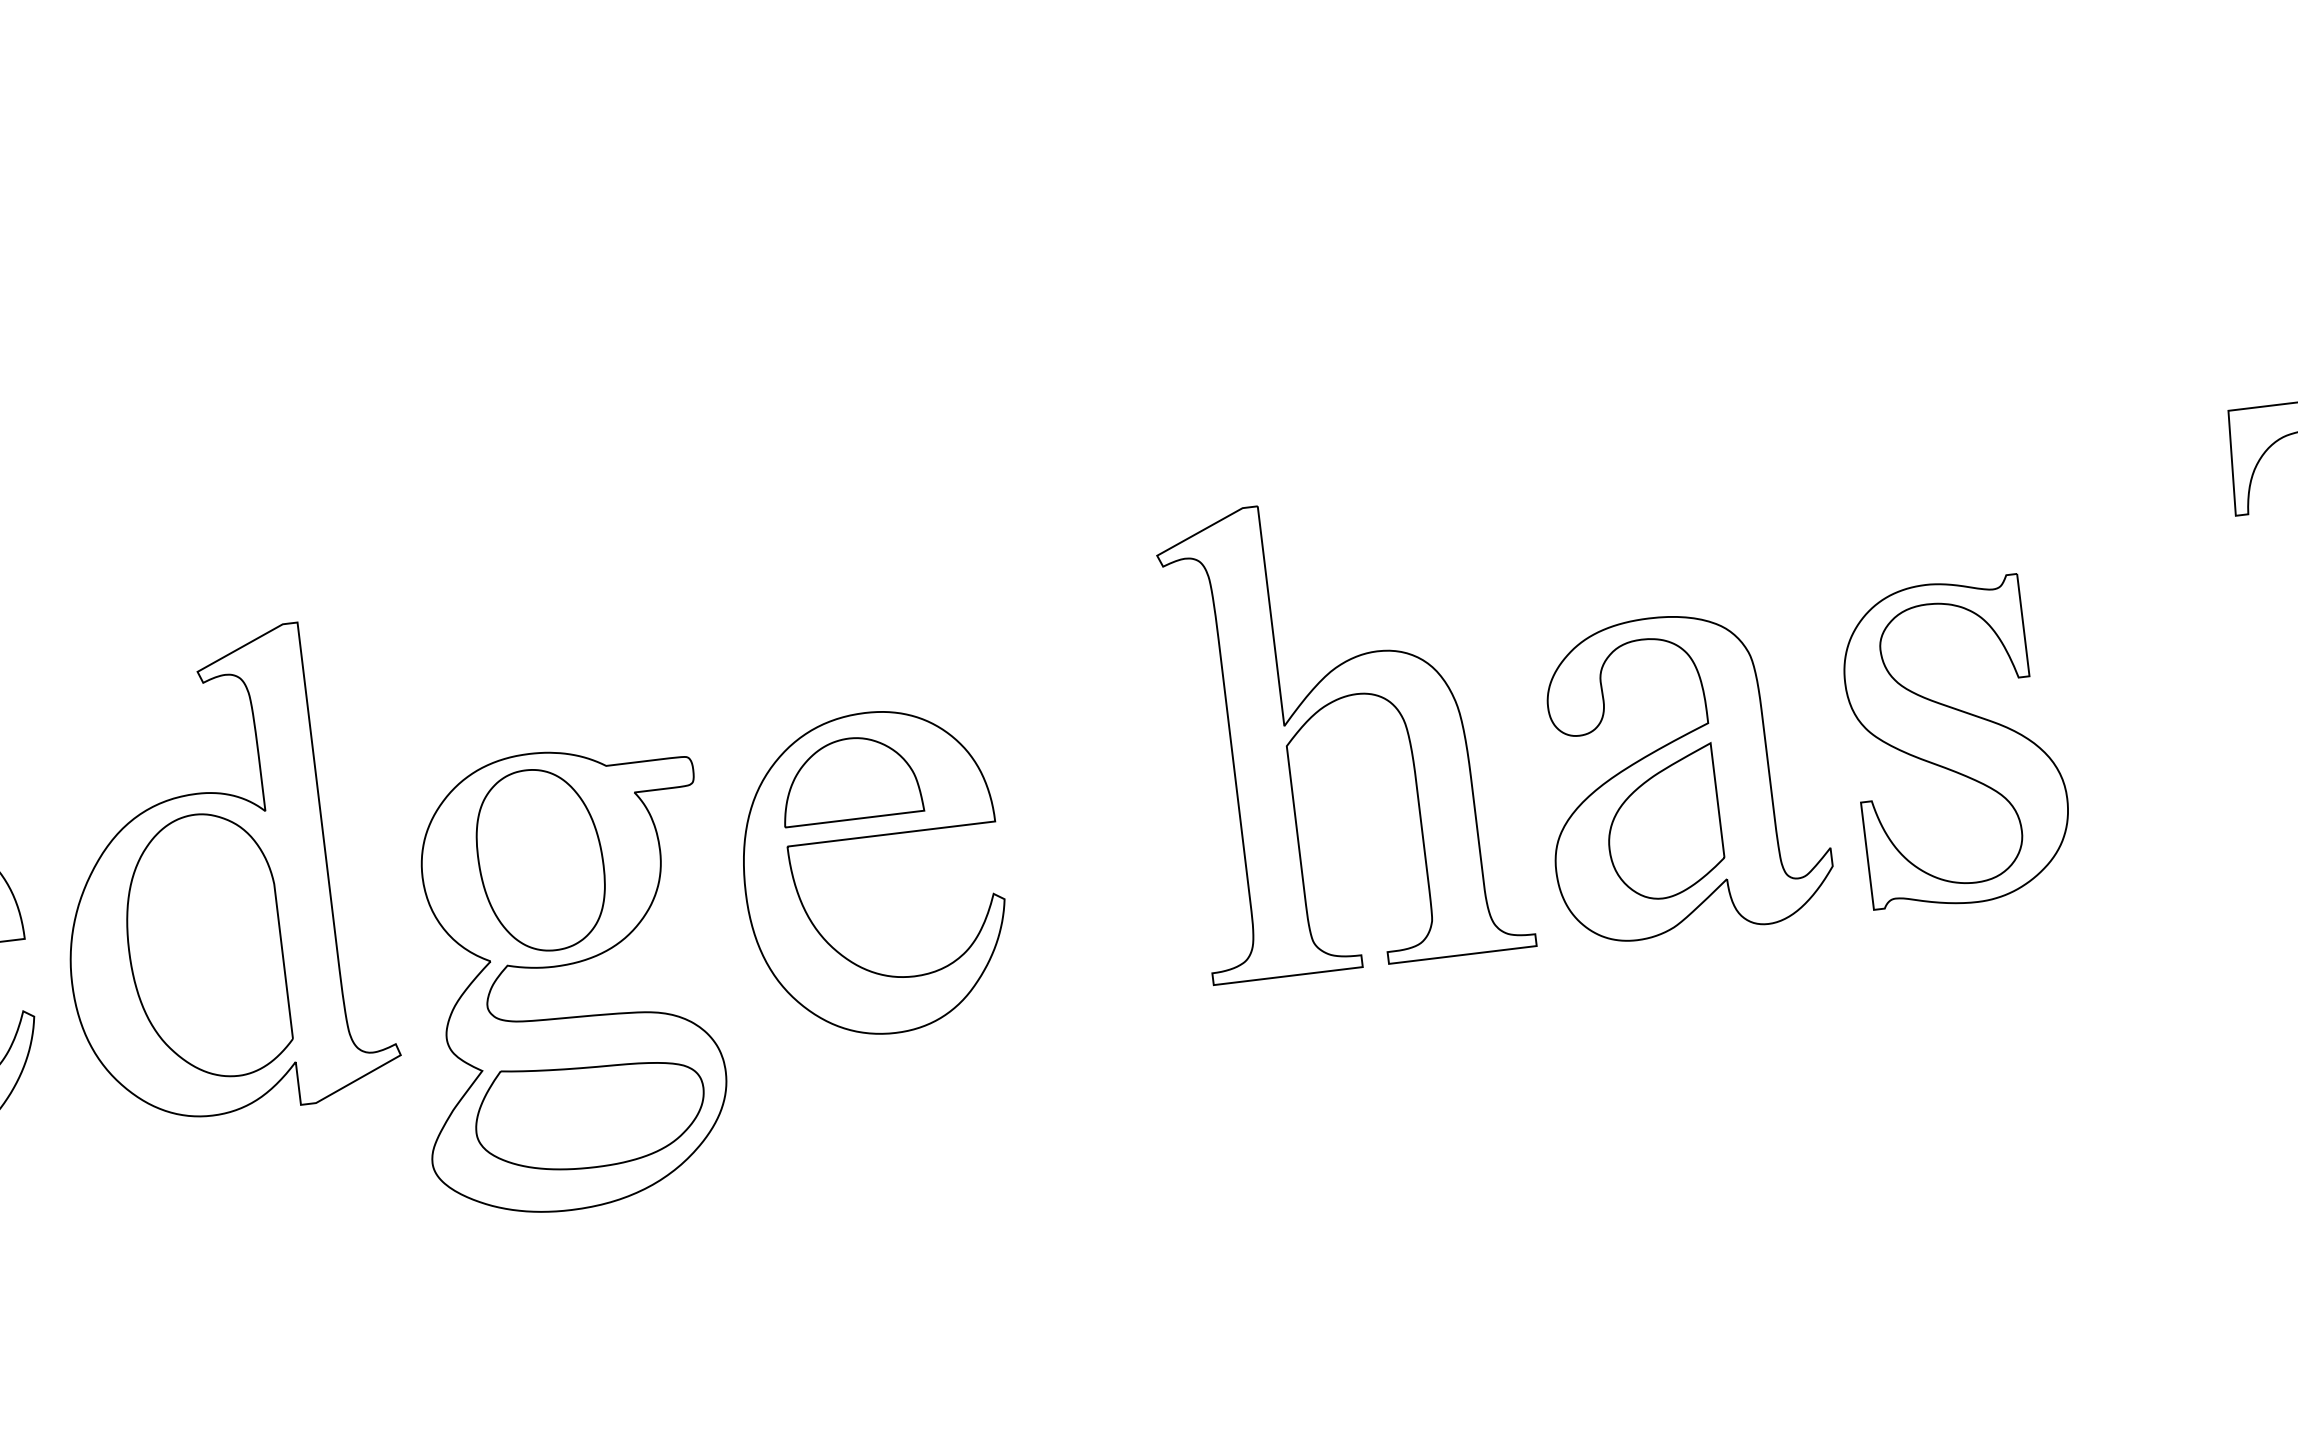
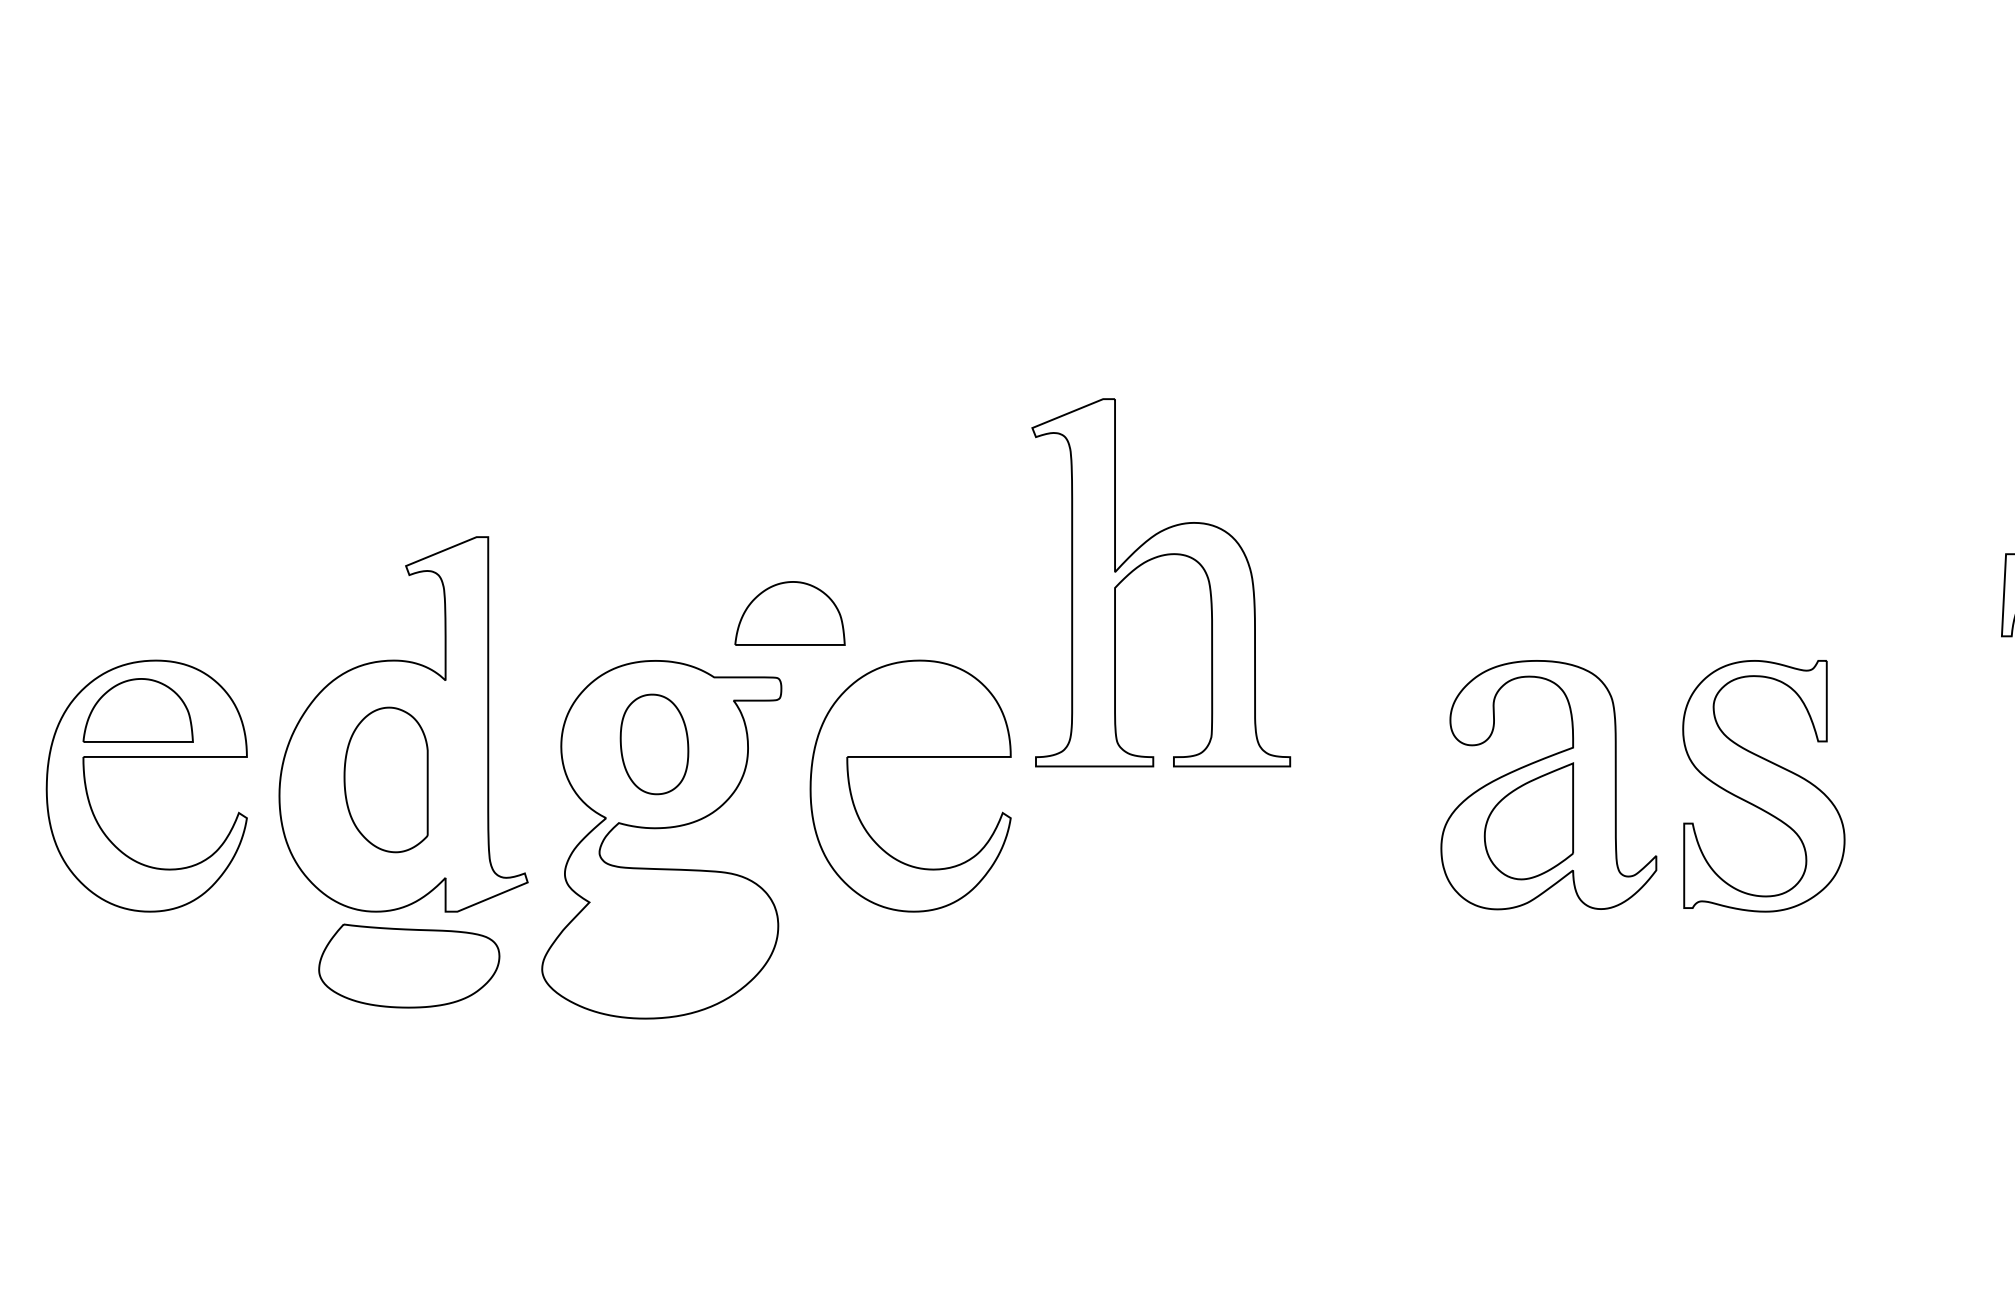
part: (1328, 705) -> (1151, 560), moved
part: (849, 779) -> (789, 613), moved
part: (540, 860) -> (654, 744), size x0.7
part: (204, 946) -> (385, 779), size x0.7
part: (590, 1113) -> (409, 965), moved

